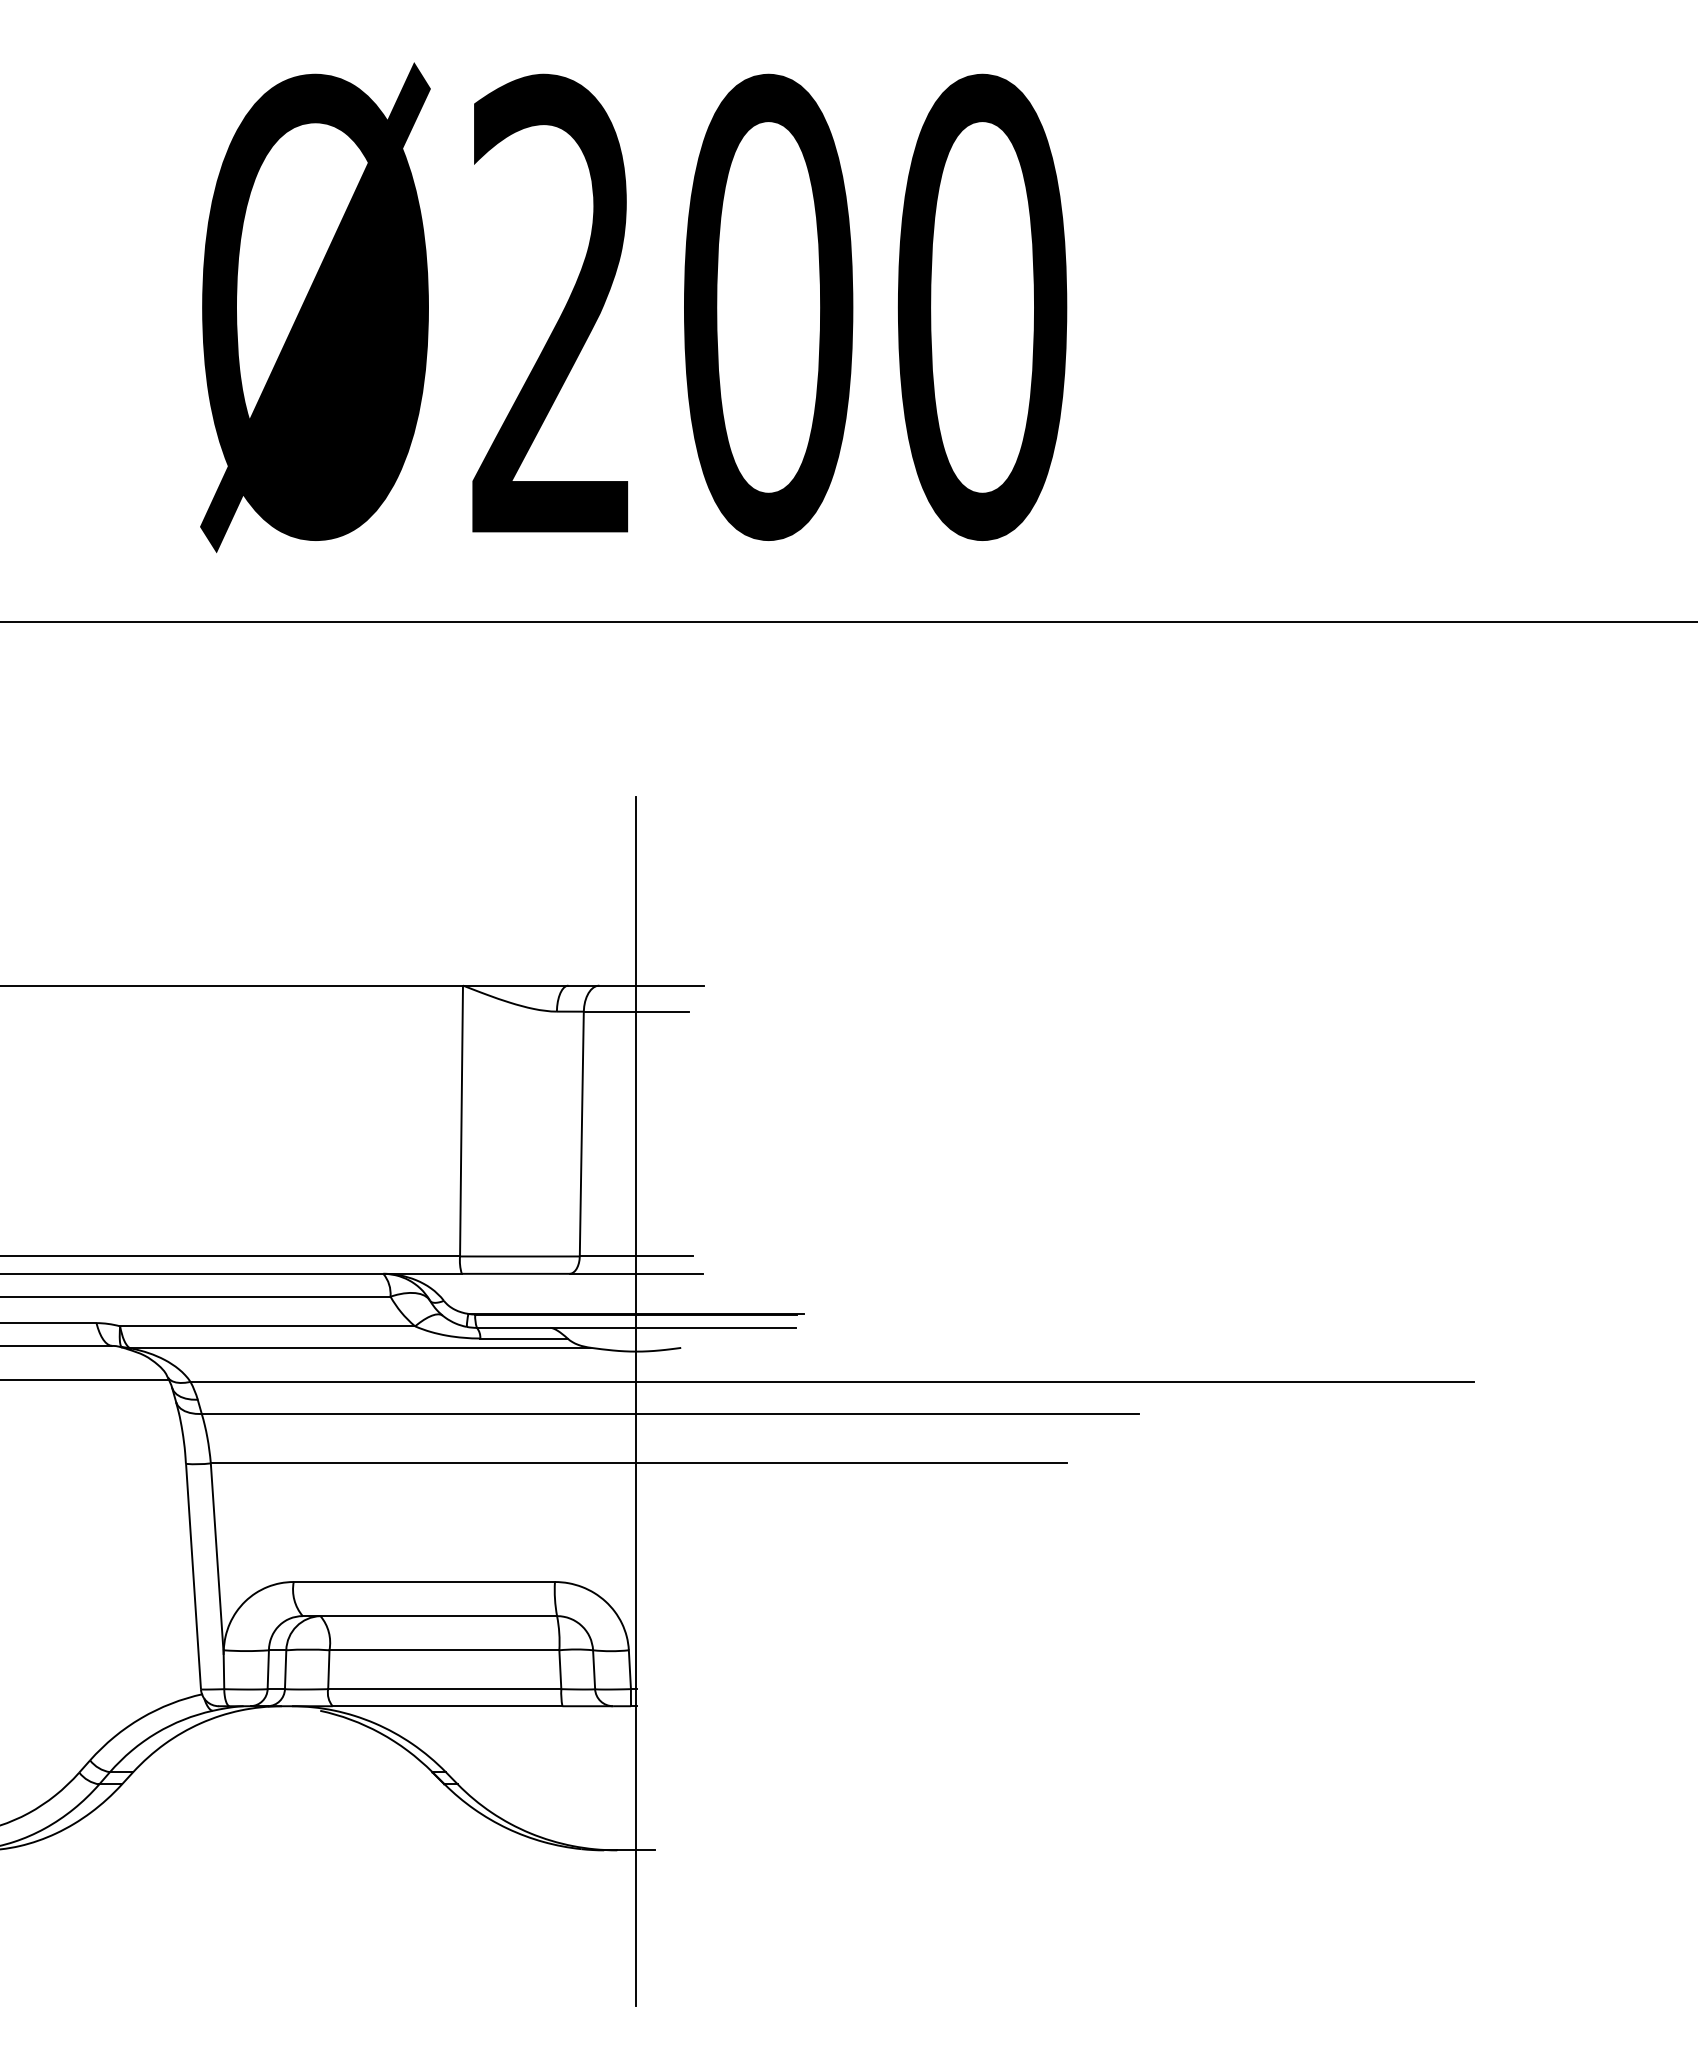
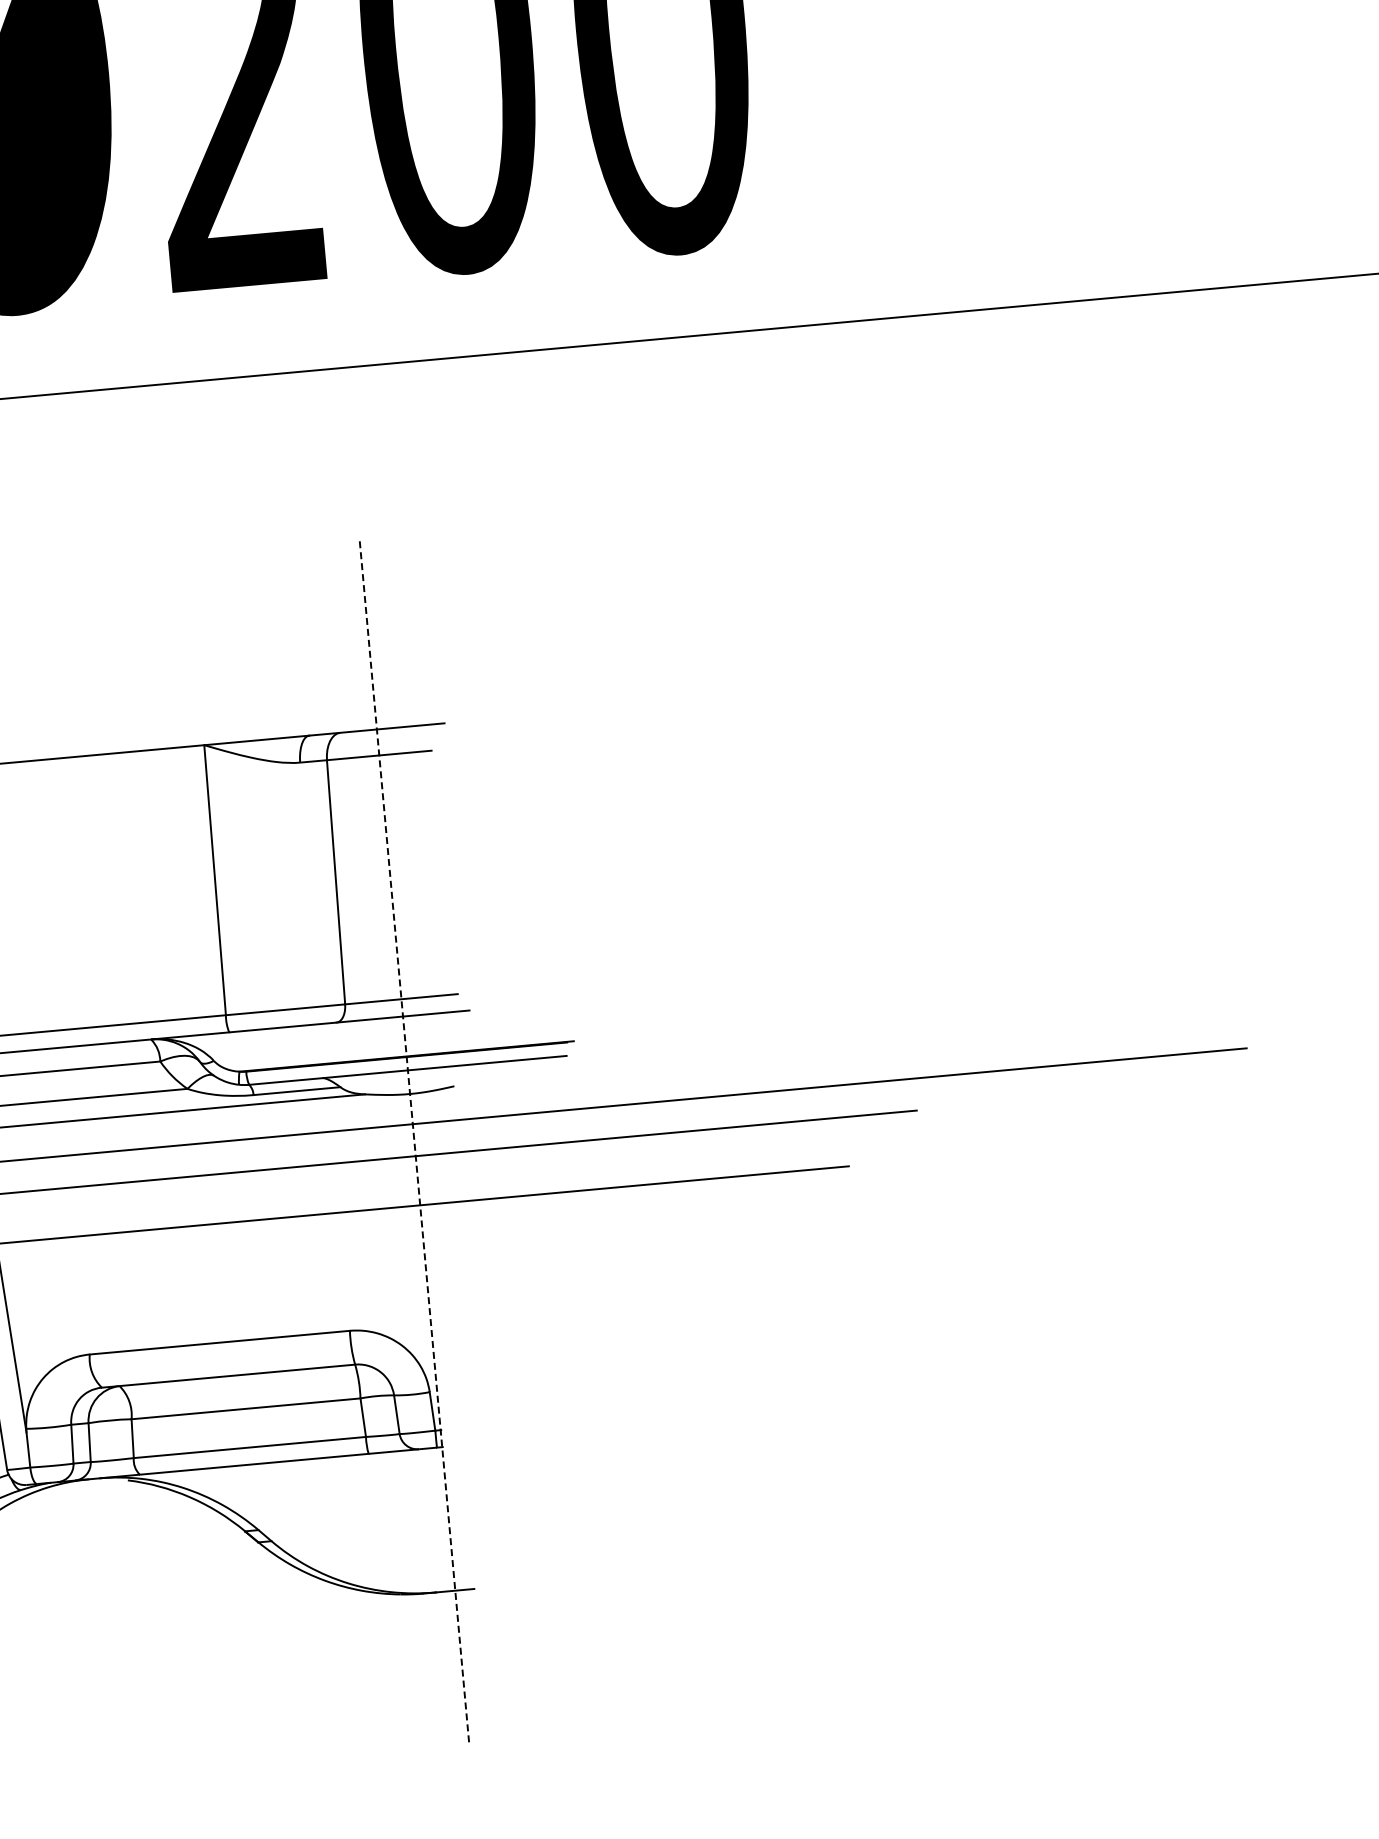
line: (636, 1401) -> (414, 1143), solid -> dashed

